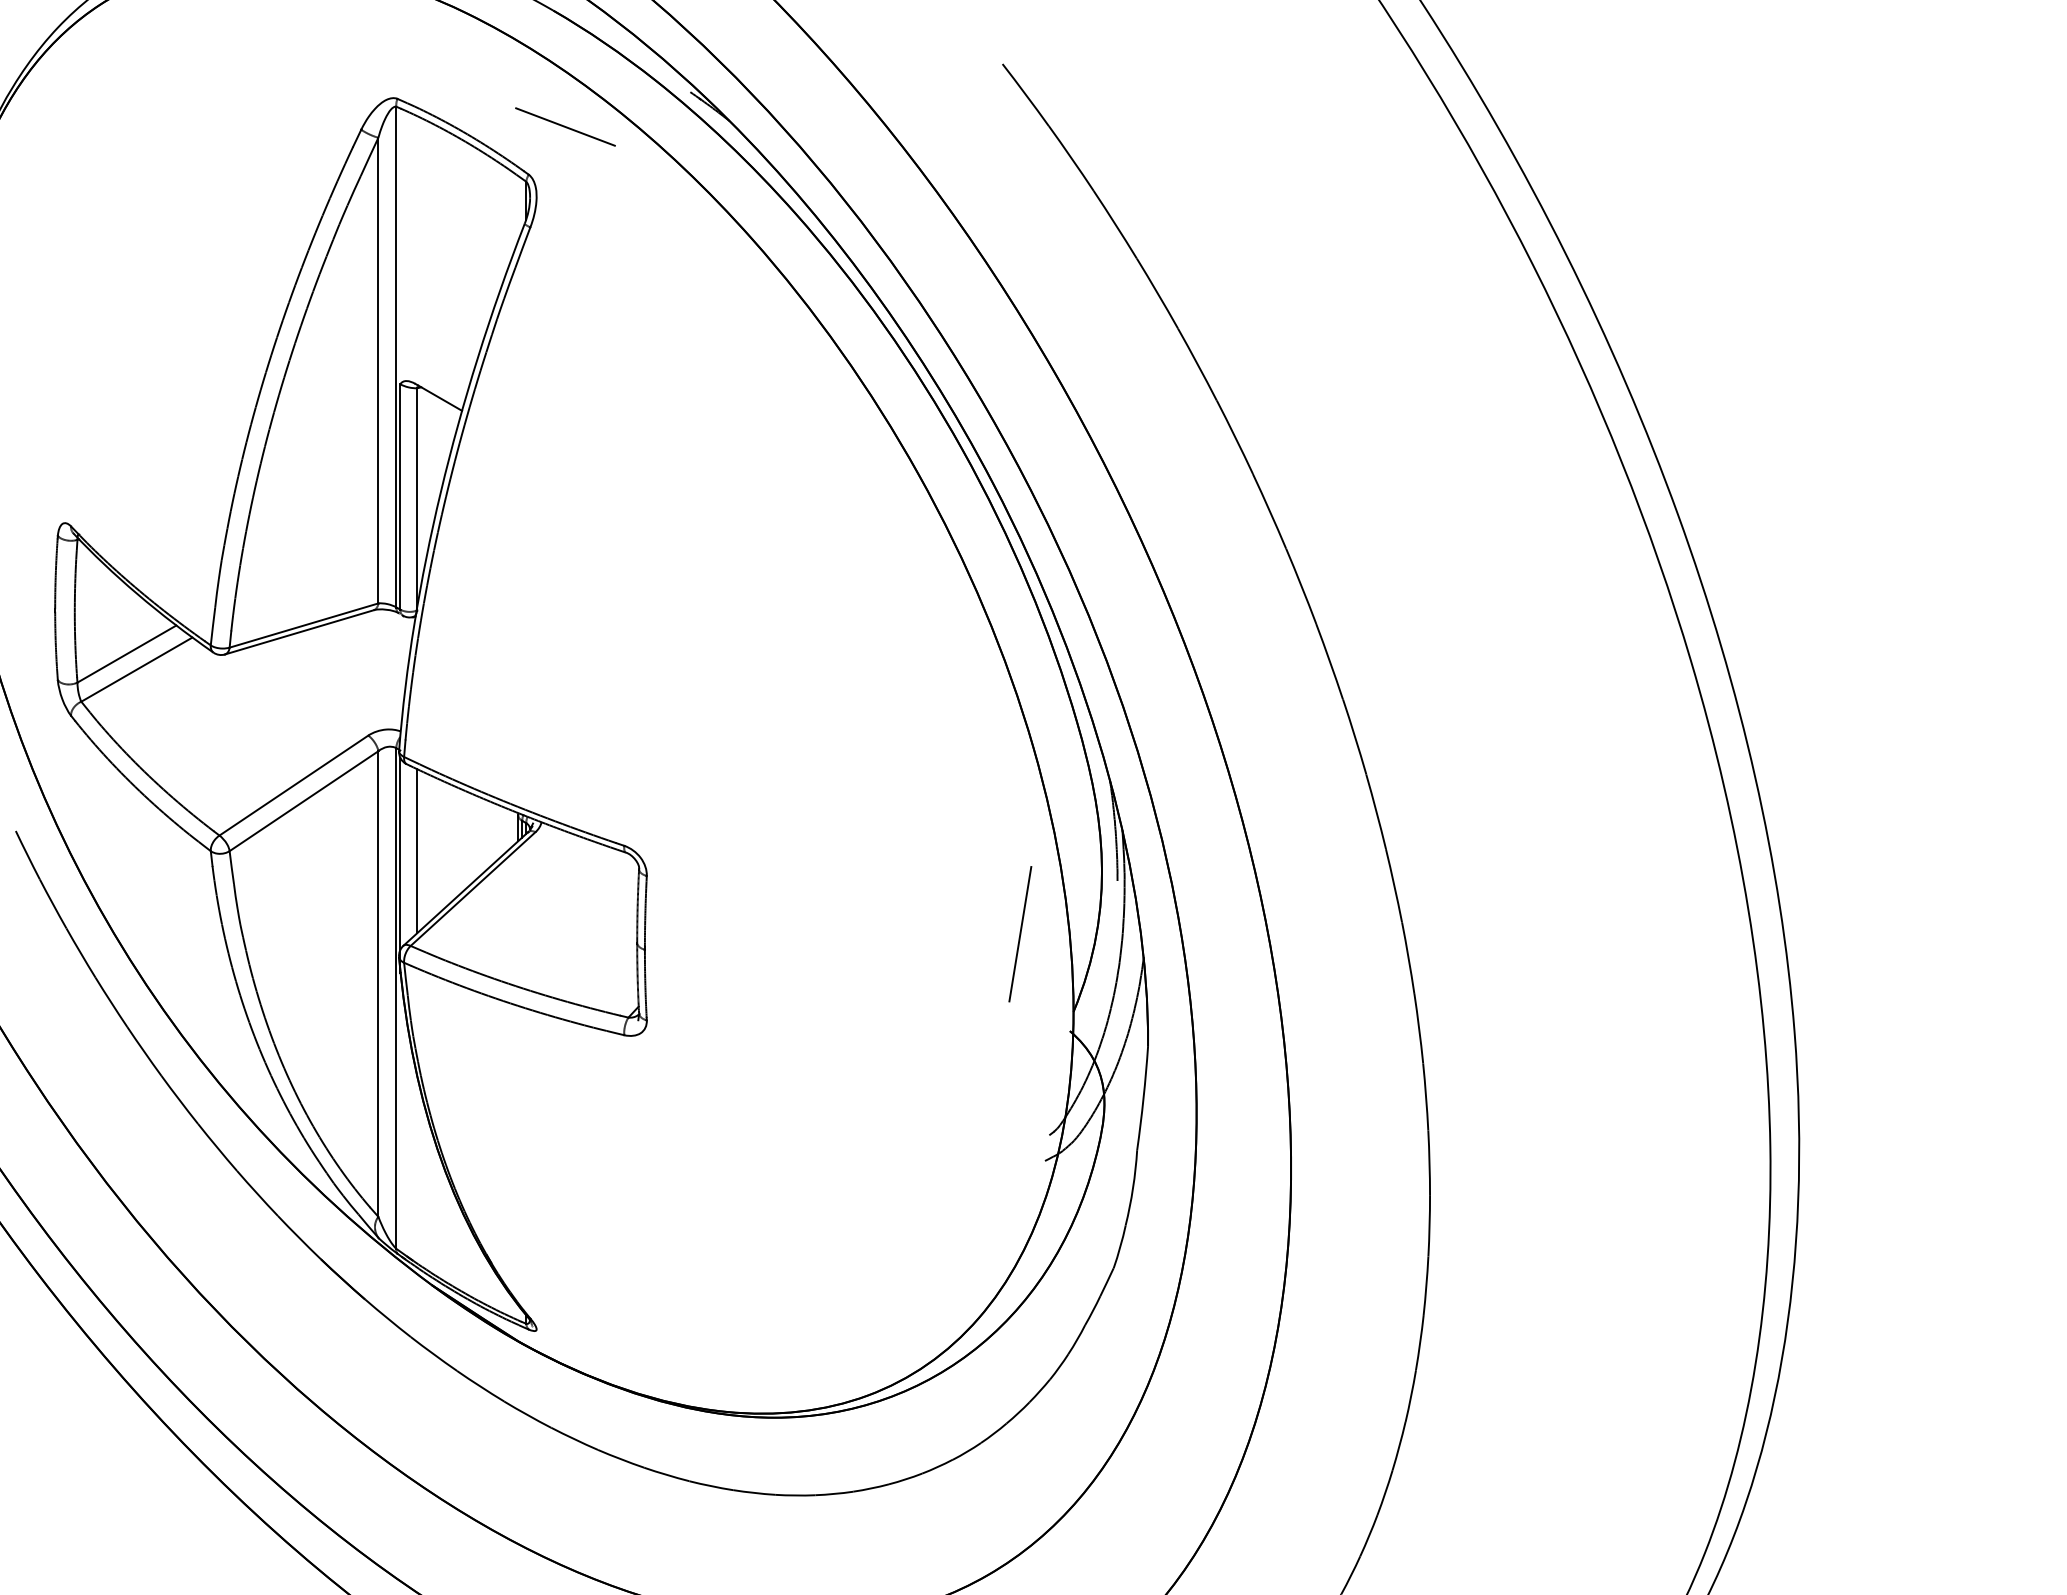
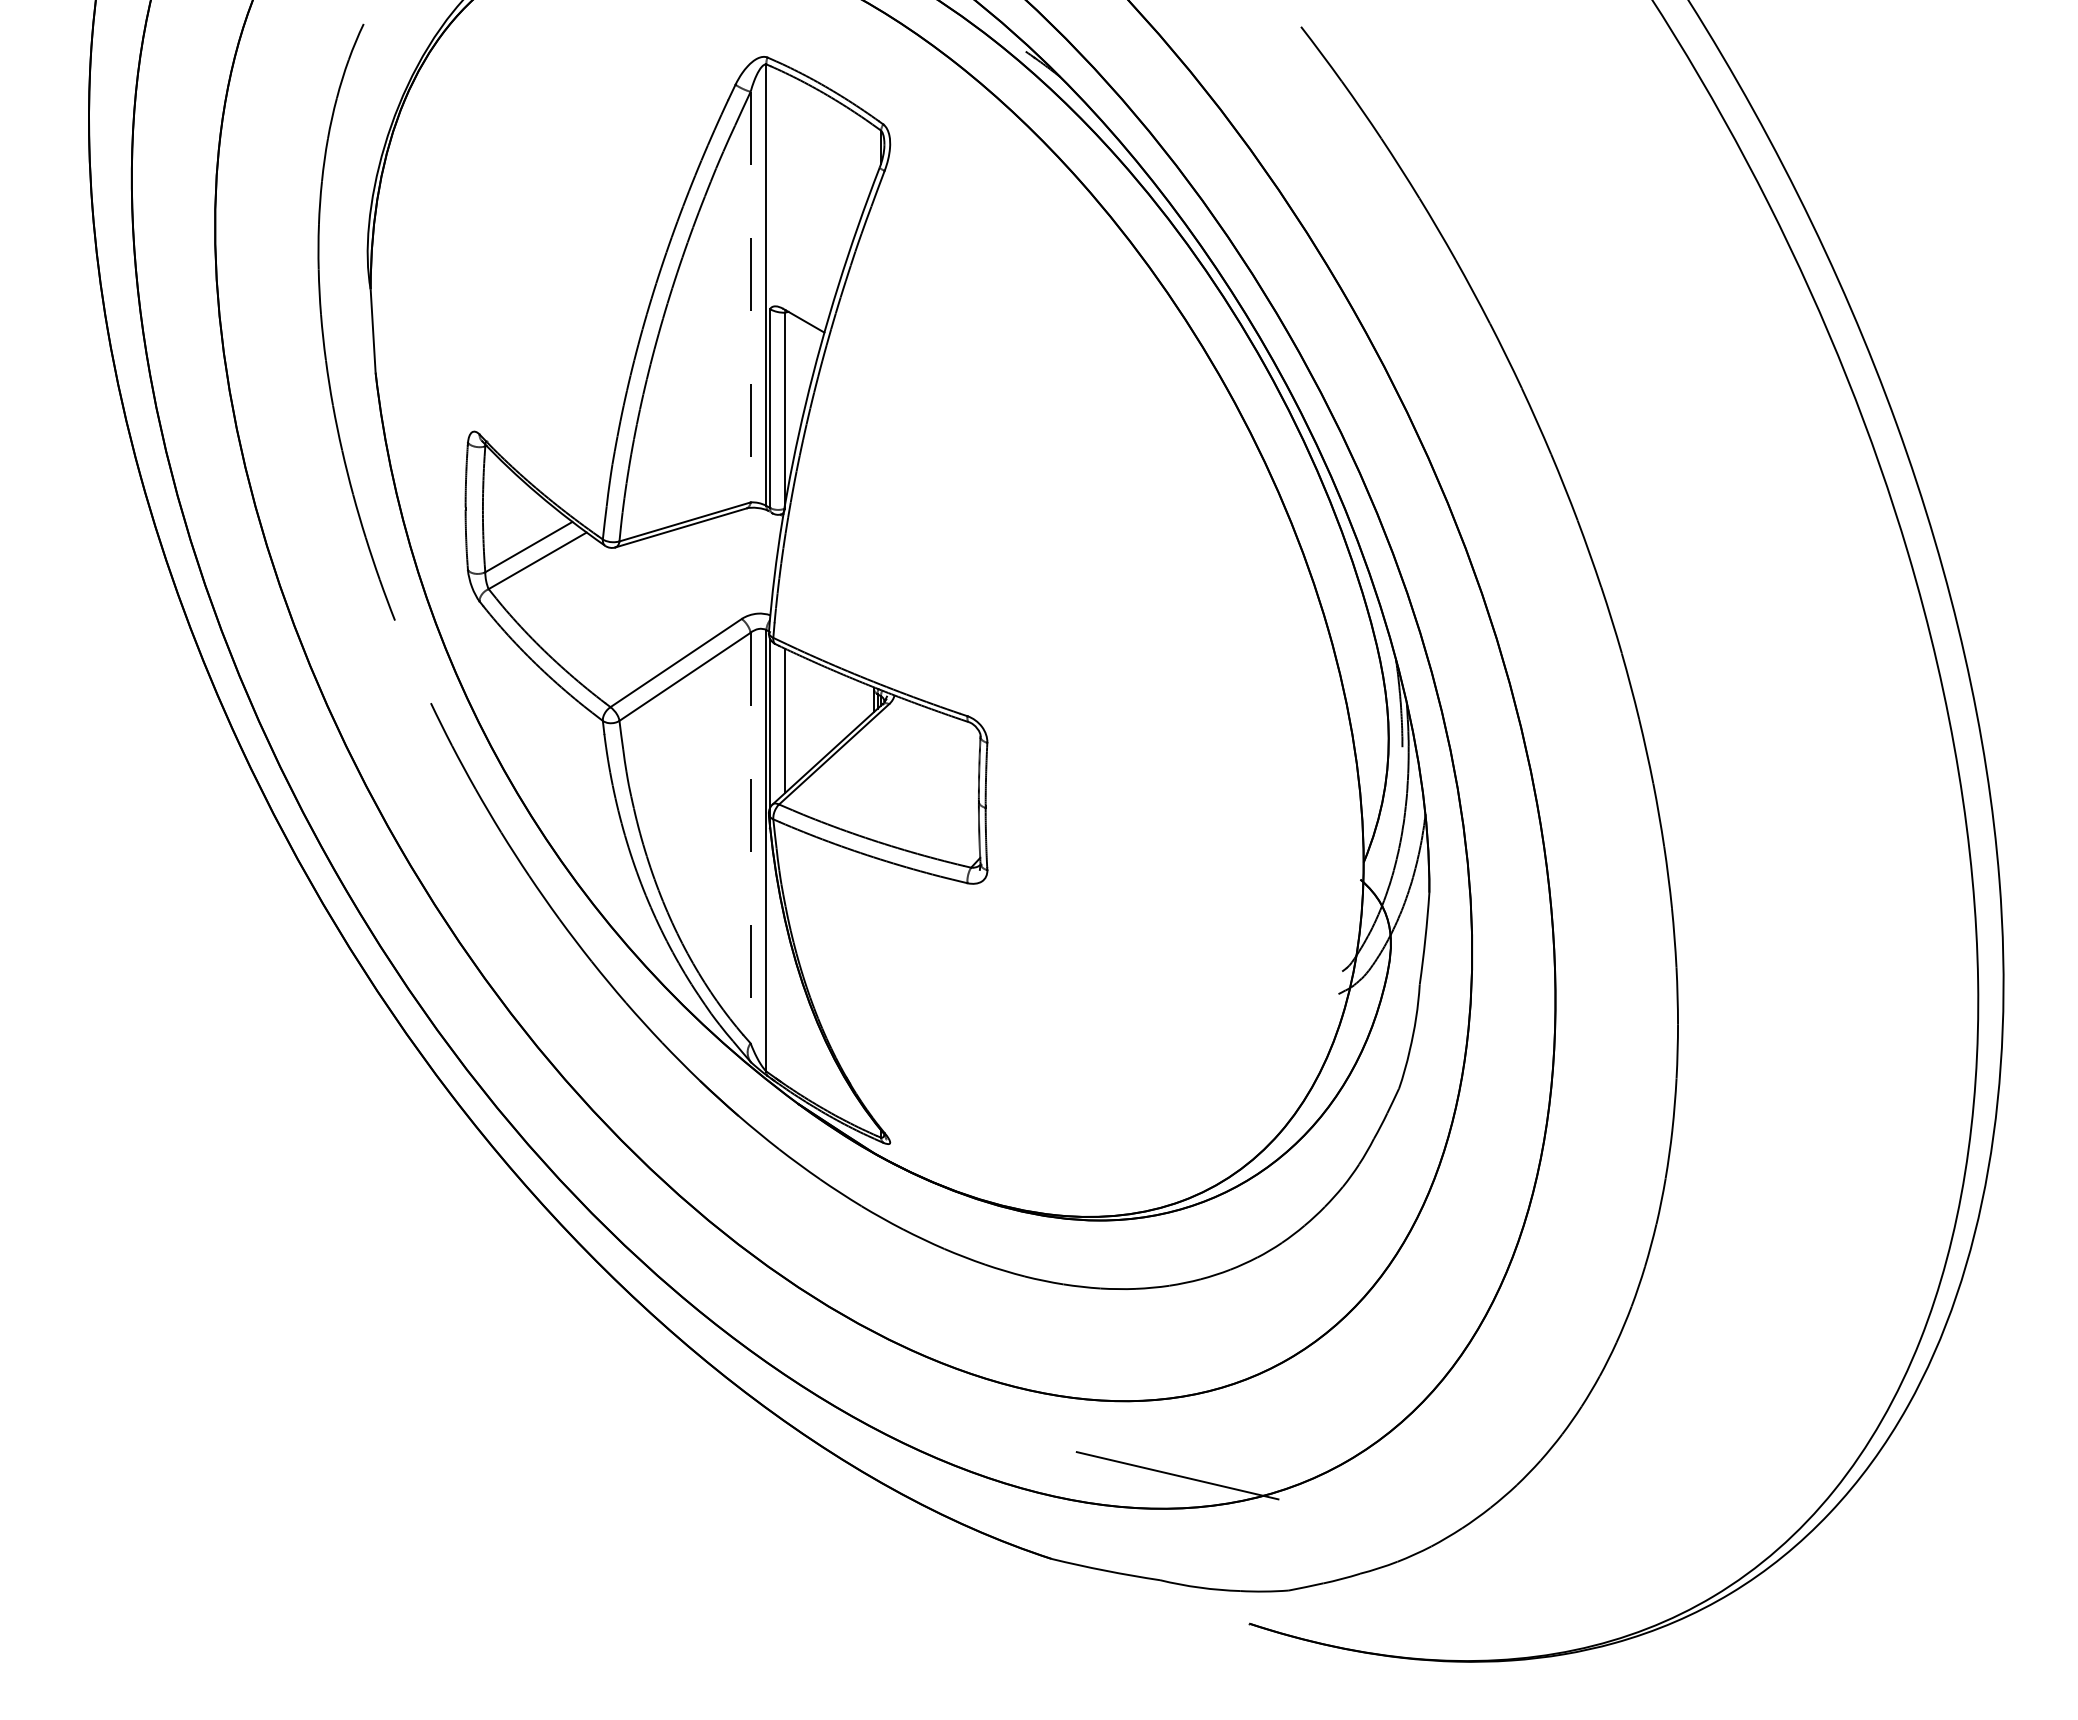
line: (565, 126) -> (915, 81), removed
line: (378, 371) -> (750, 297), solid -> dashed
line: (1020, 933) -> (1316, 793), removed
line: (378, 984) -> (750, 838), solid -> dashed

